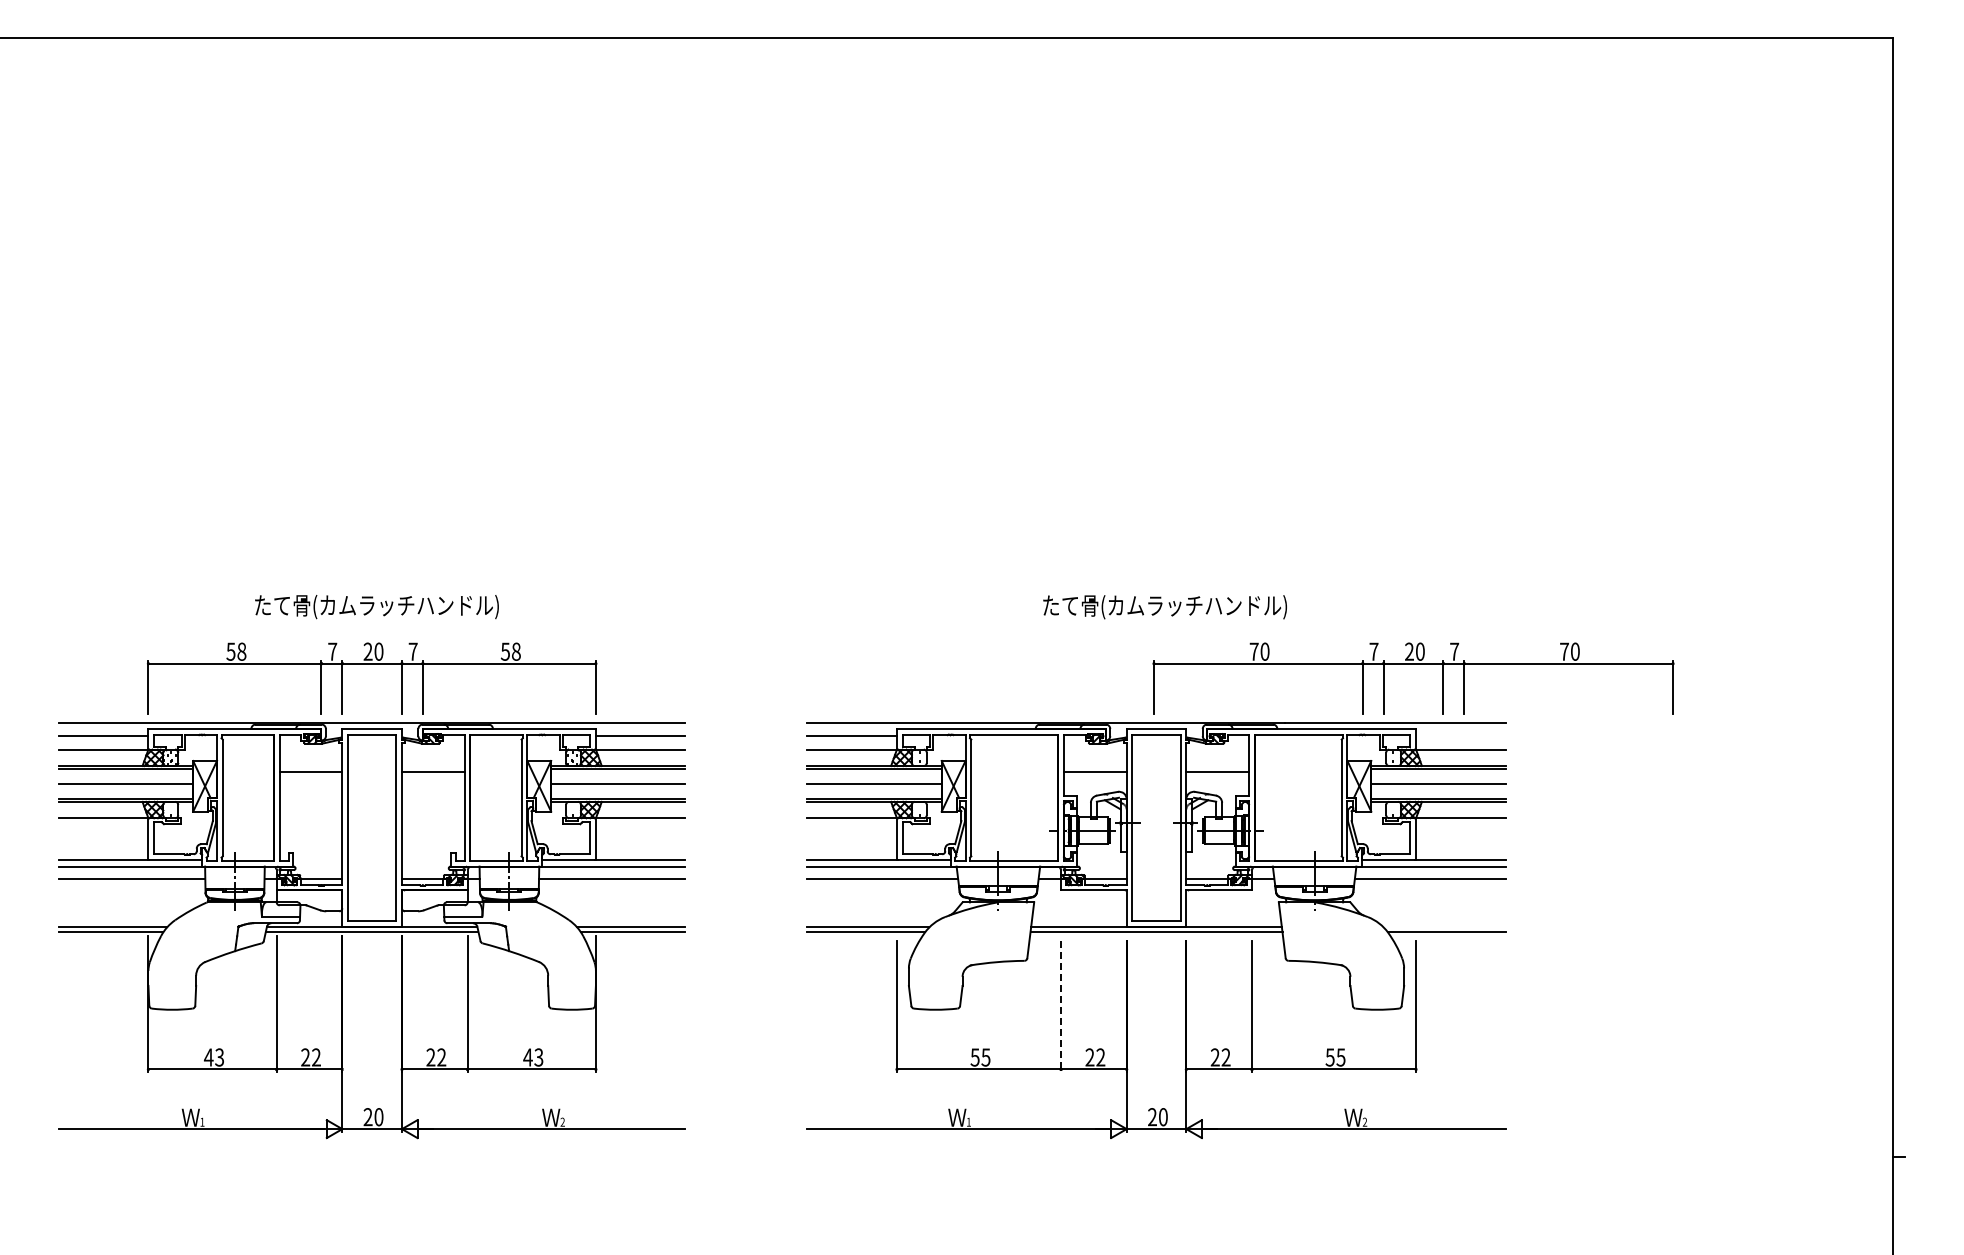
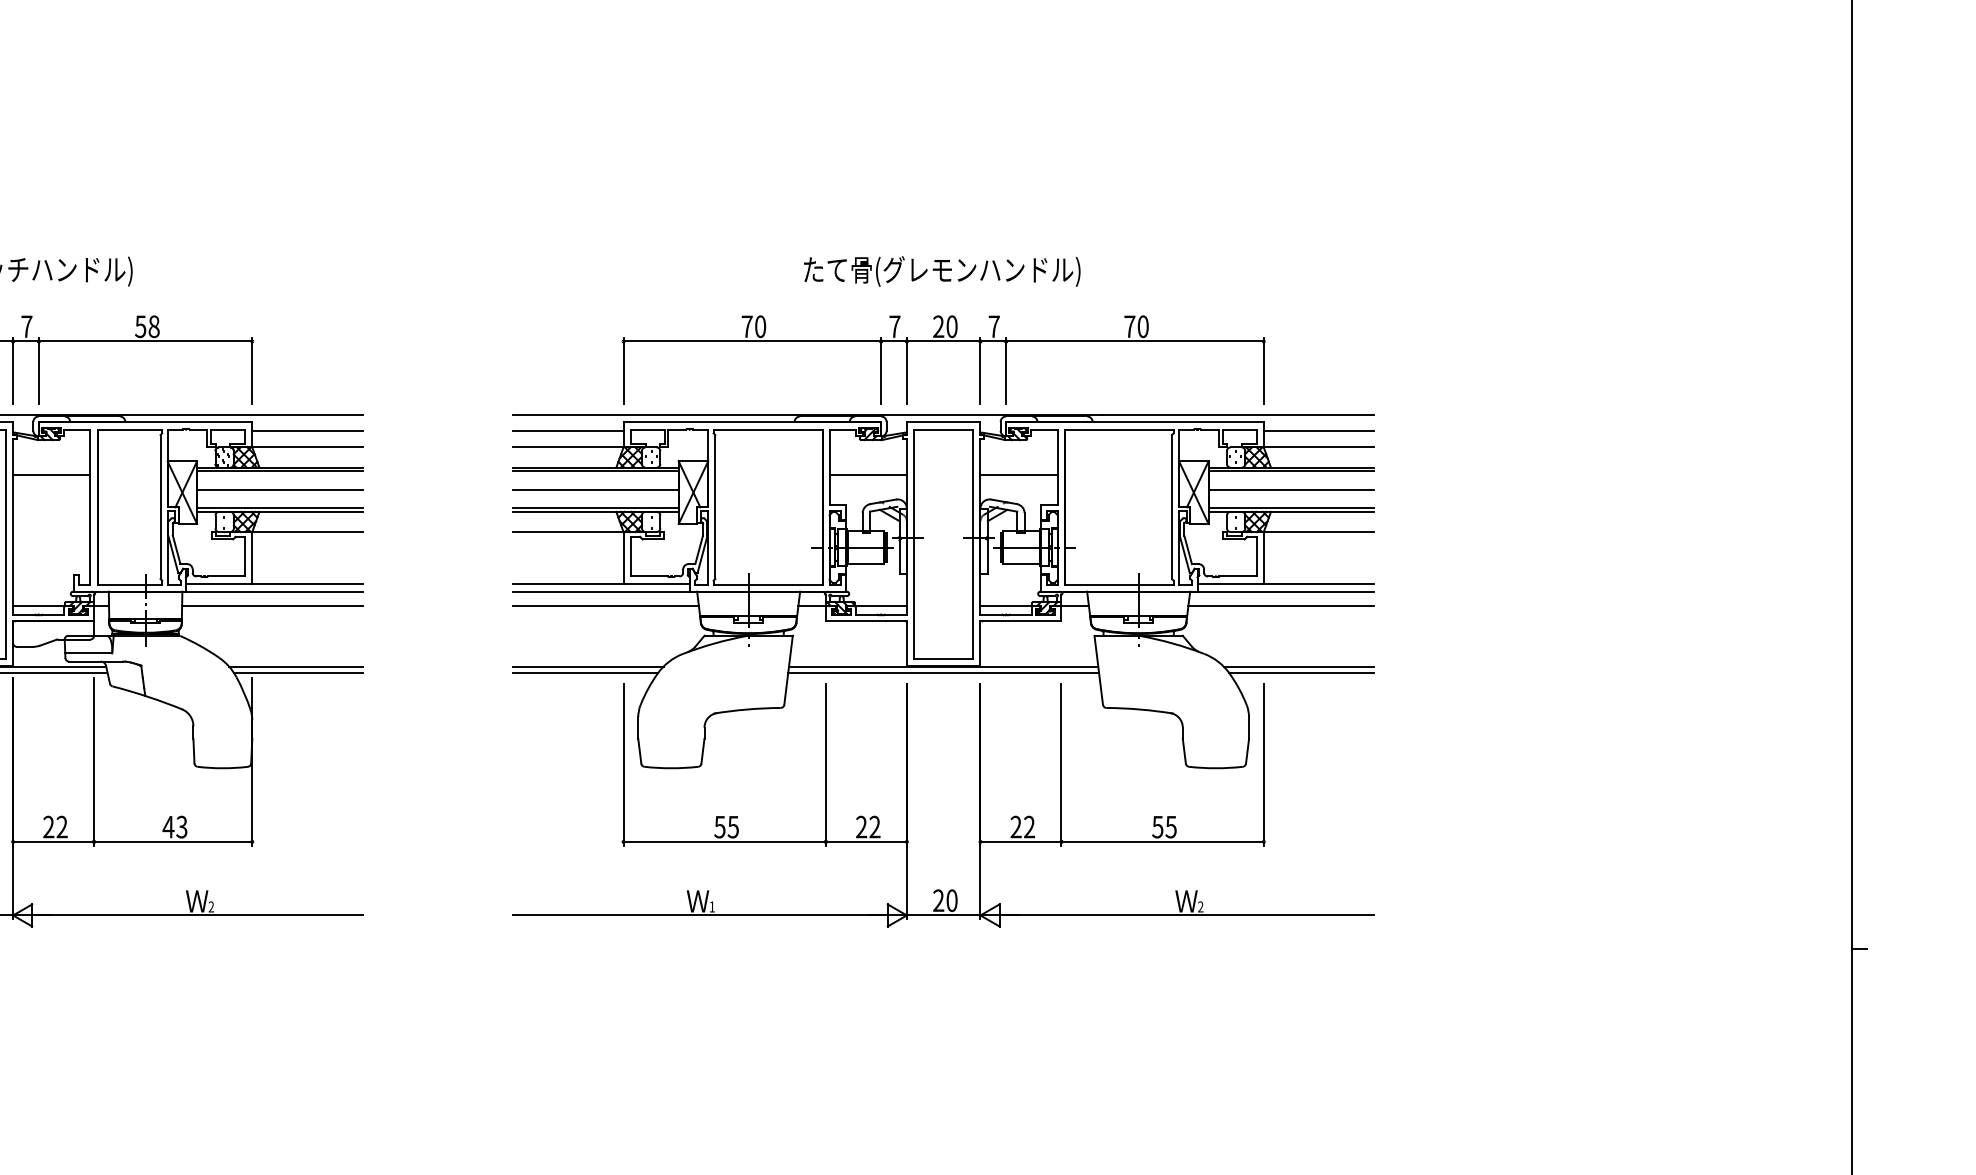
text: (1197, 606) -> (994, 270), たて骨(カムラッチハンドル) -> たて骨(グレモンハンドル)
part: (1413, 664) -> (943, 342), moved
line: (1460, 735) -> (1318, 430), added
line: (1444, 927) -> (1298, 666), added
line: (1061, 1006) -> (826, 764), dashed -> solid

